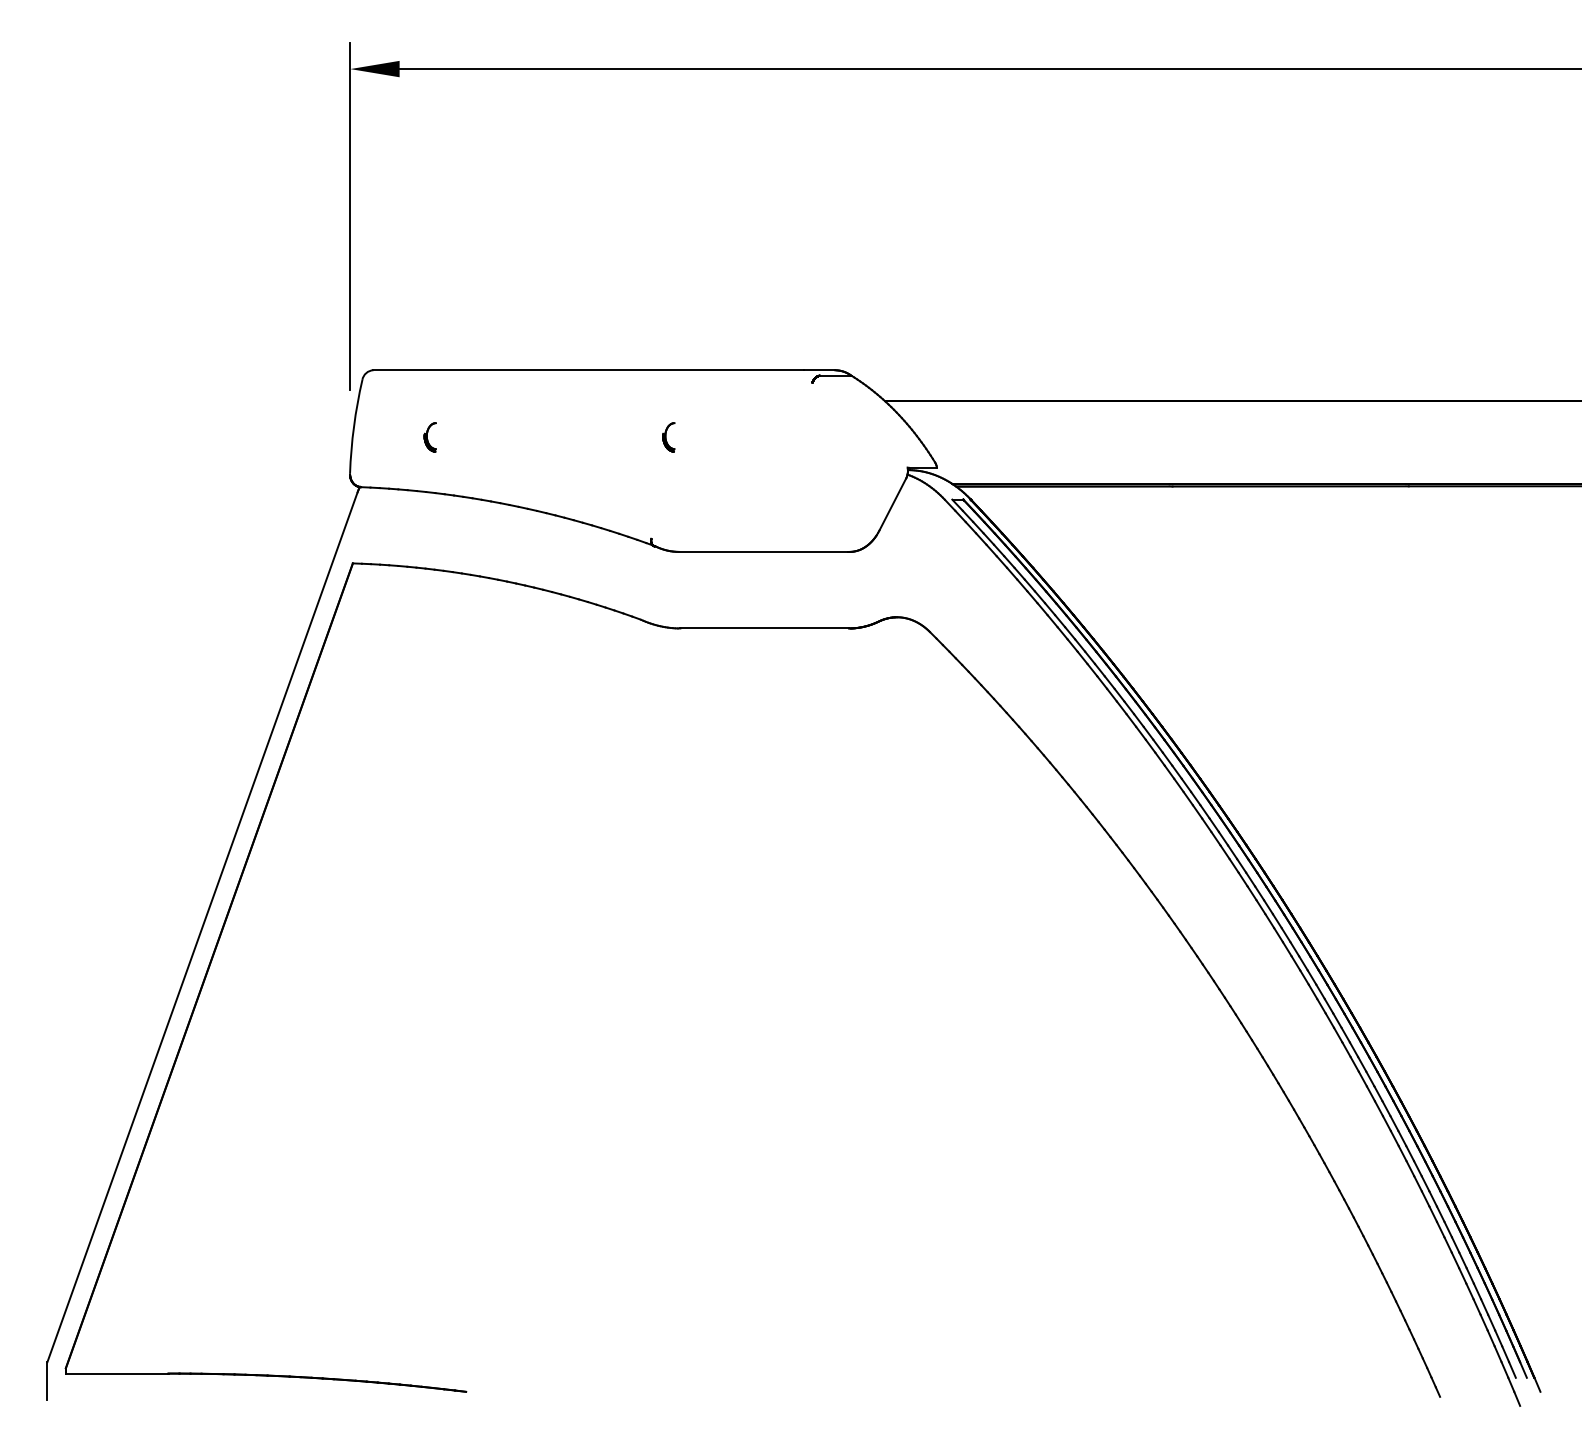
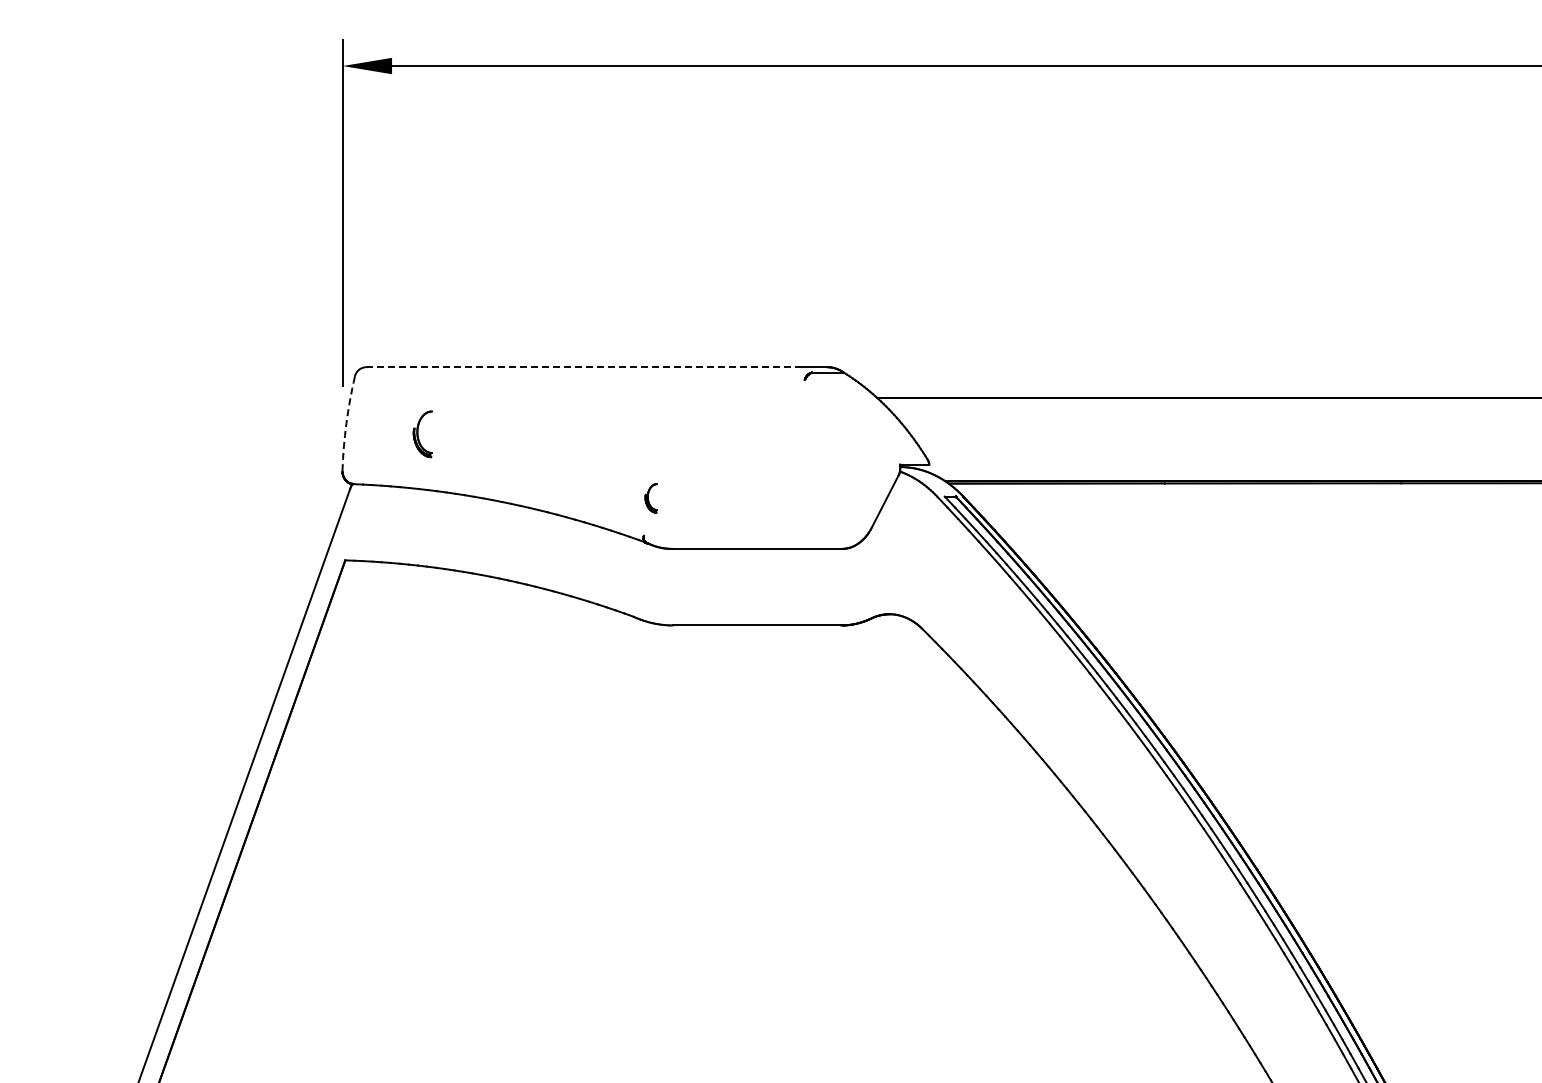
line: (589, 370) -> (581, 367), solid -> dashed
arc: (354, 426) -> (346, 423), solid -> dashed
part: (429, 437) -> (421, 434), size x1.6
part: (668, 437) -> (650, 498), moved

